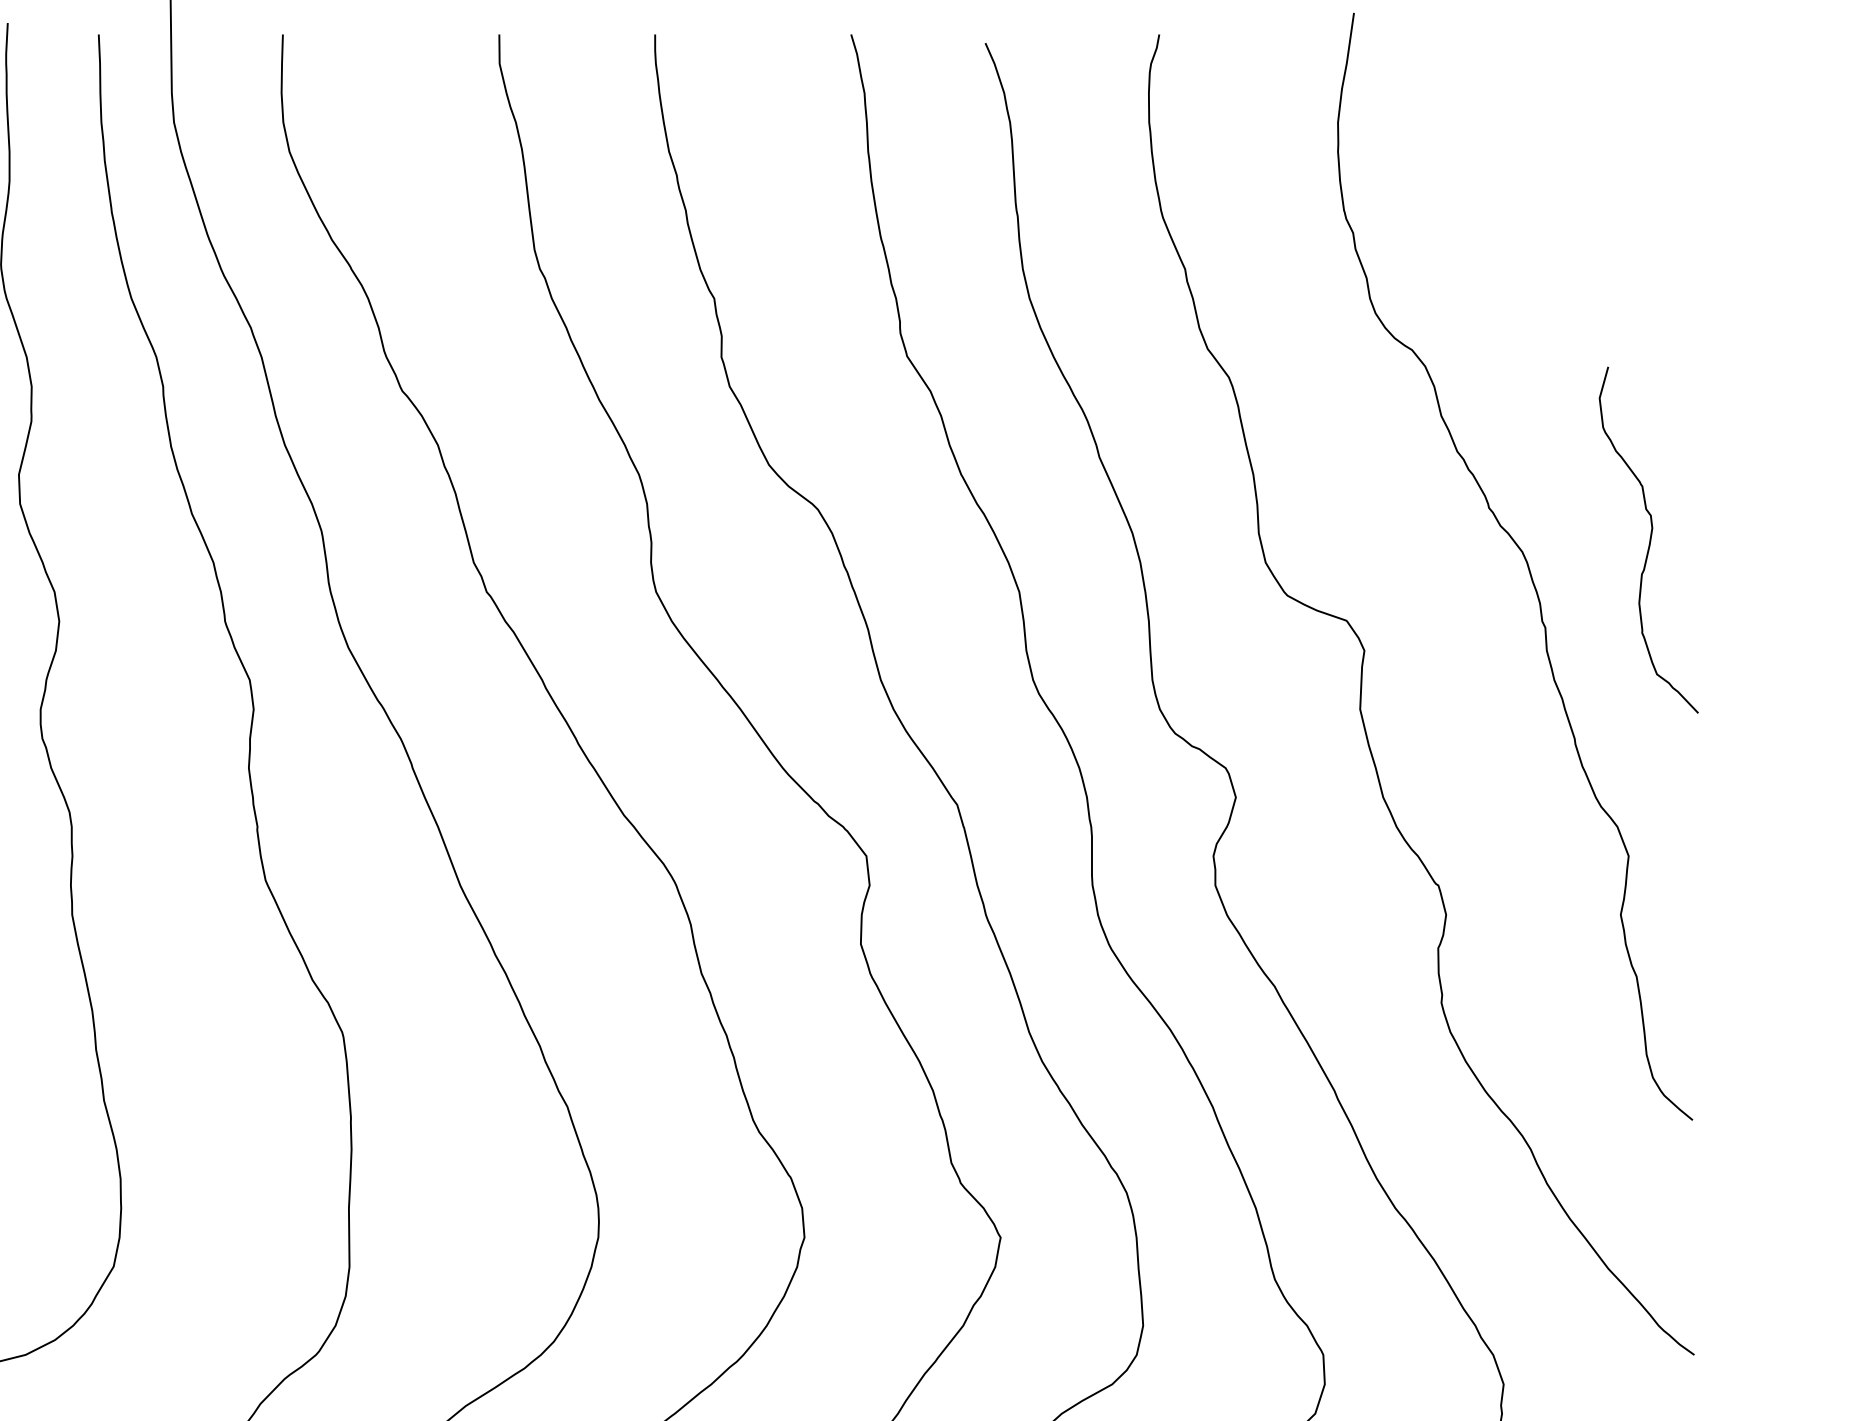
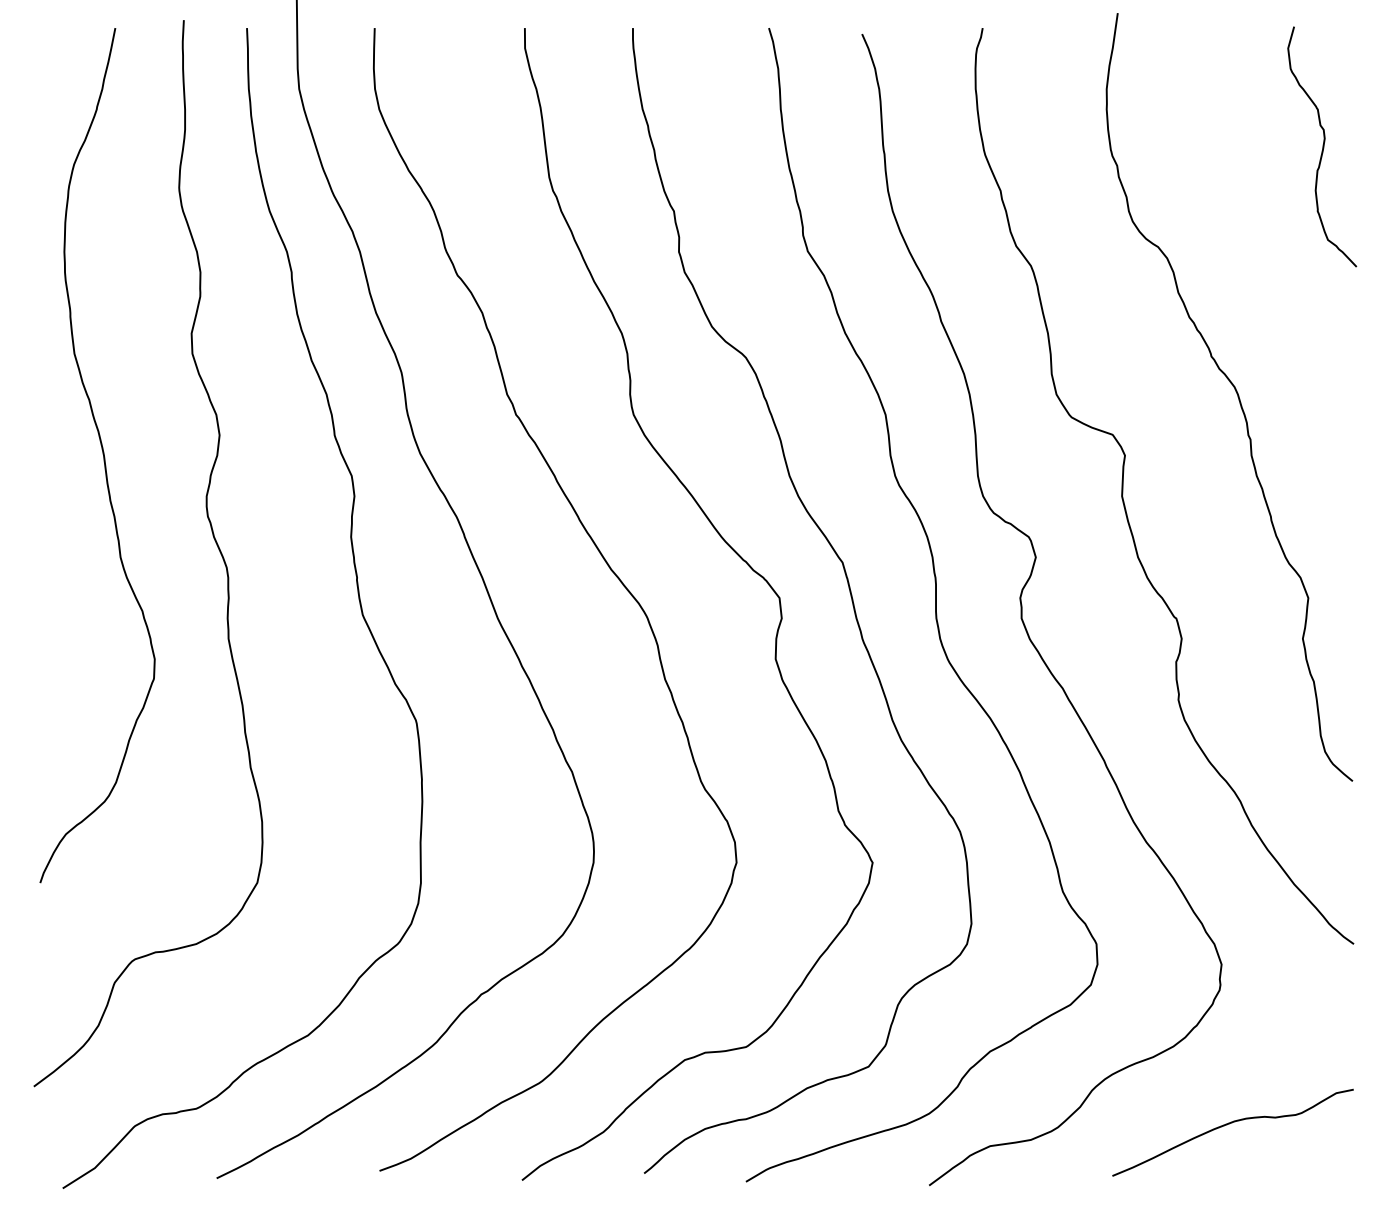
curve: (1649, 539) -> (1322, 146), moved

